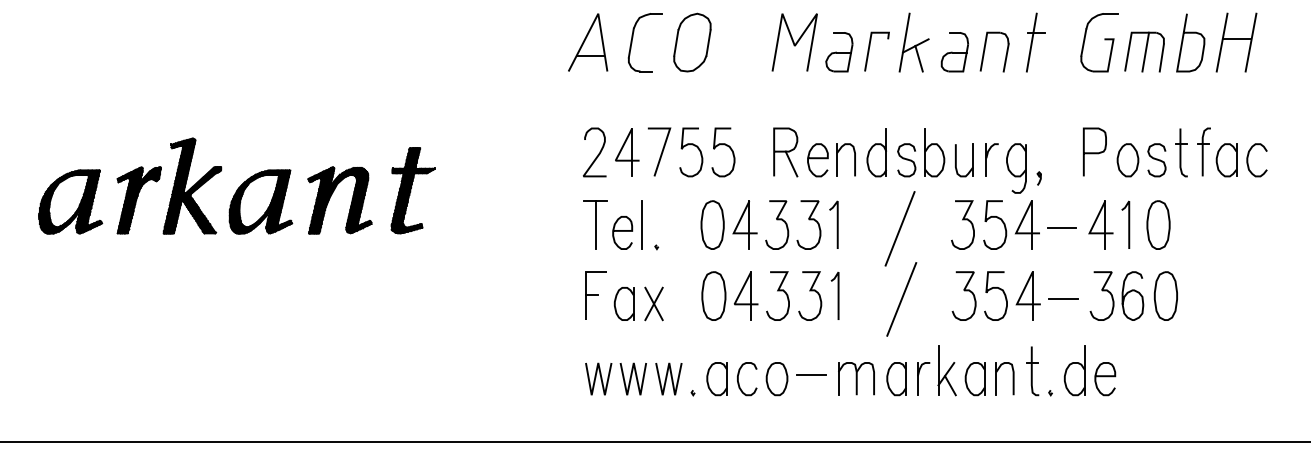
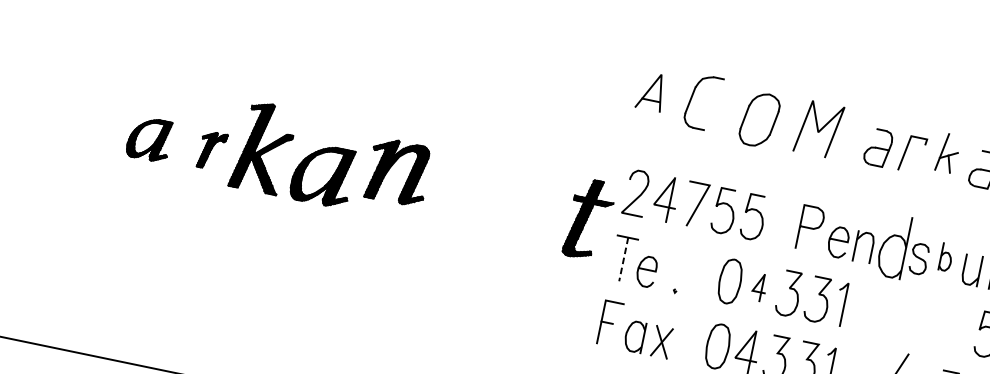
part: (588, 42) -> (651, 91), size x0.7
part: (692, 42) -> (759, 119), moved
line: (794, 42) -> (818, 129), moved
part: (913, 42) -> (947, 153), size x0.7
part: (876, 152) -> (893, 246), size x1.4
part: (934, 152) -> (946, 257), size x0.6
line: (791, 163) -> (813, 240), removed
part: (412, 190) -> (588, 219), moved
part: (331, 196) -> (391, 167), moved
part: (138, 200) -> (211, 150), size x0.6
part: (70, 201) -> (149, 138), size x0.7
curve: (962, 220) -> (958, 324), removed
part: (744, 224) -> (759, 286), size x0.6
line: (595, 225) -> (623, 259), solid -> dashed
line: (642, 225) -> (666, 268), removed
line: (899, 228) -> (899, 319), removed

